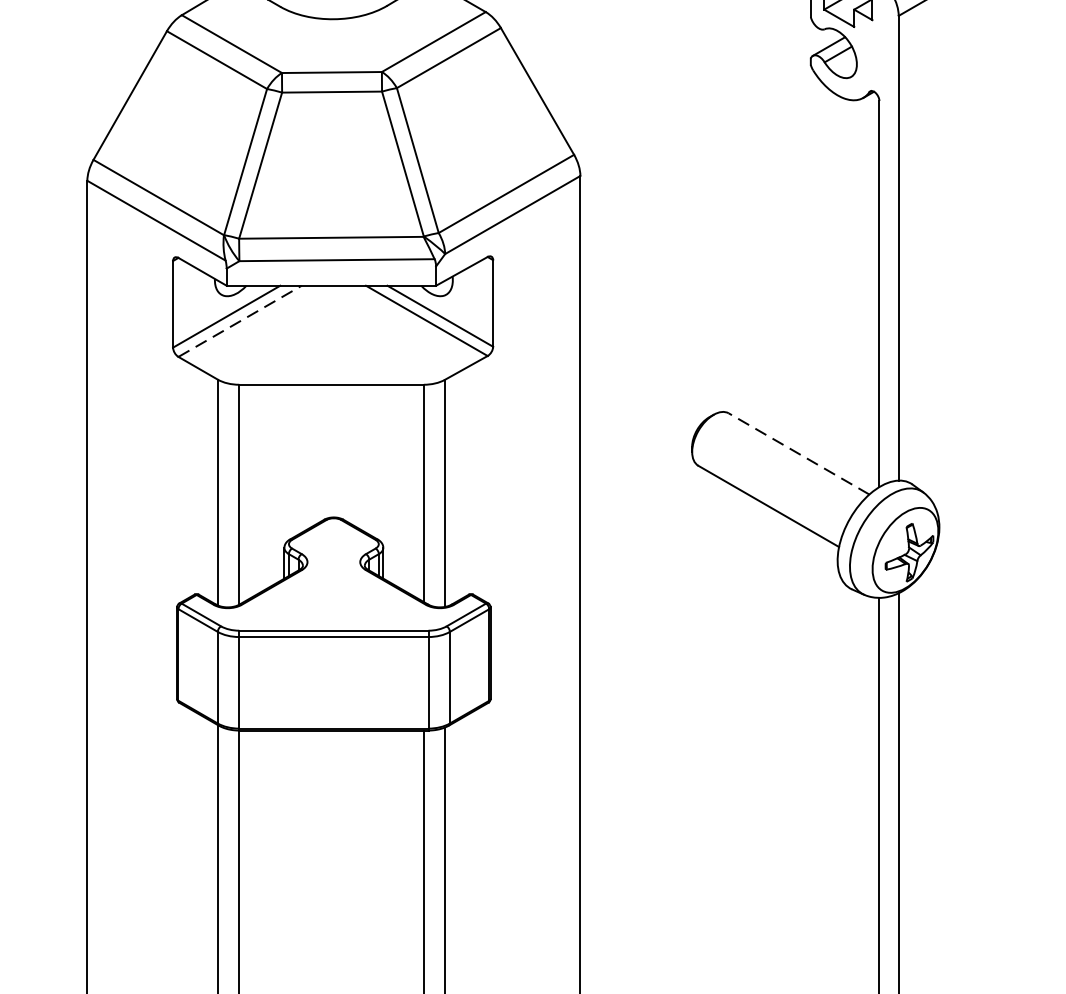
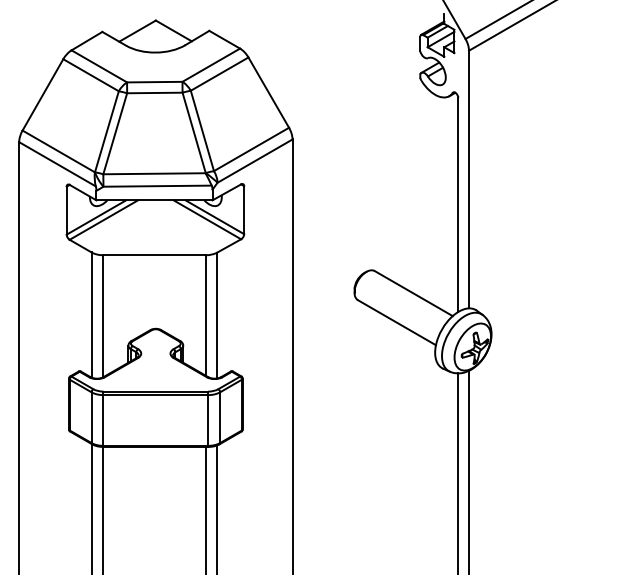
line: (241, 320) -> (104, 219), dashed -> solid
line: (798, 453) -> (413, 293), dashed -> solid

